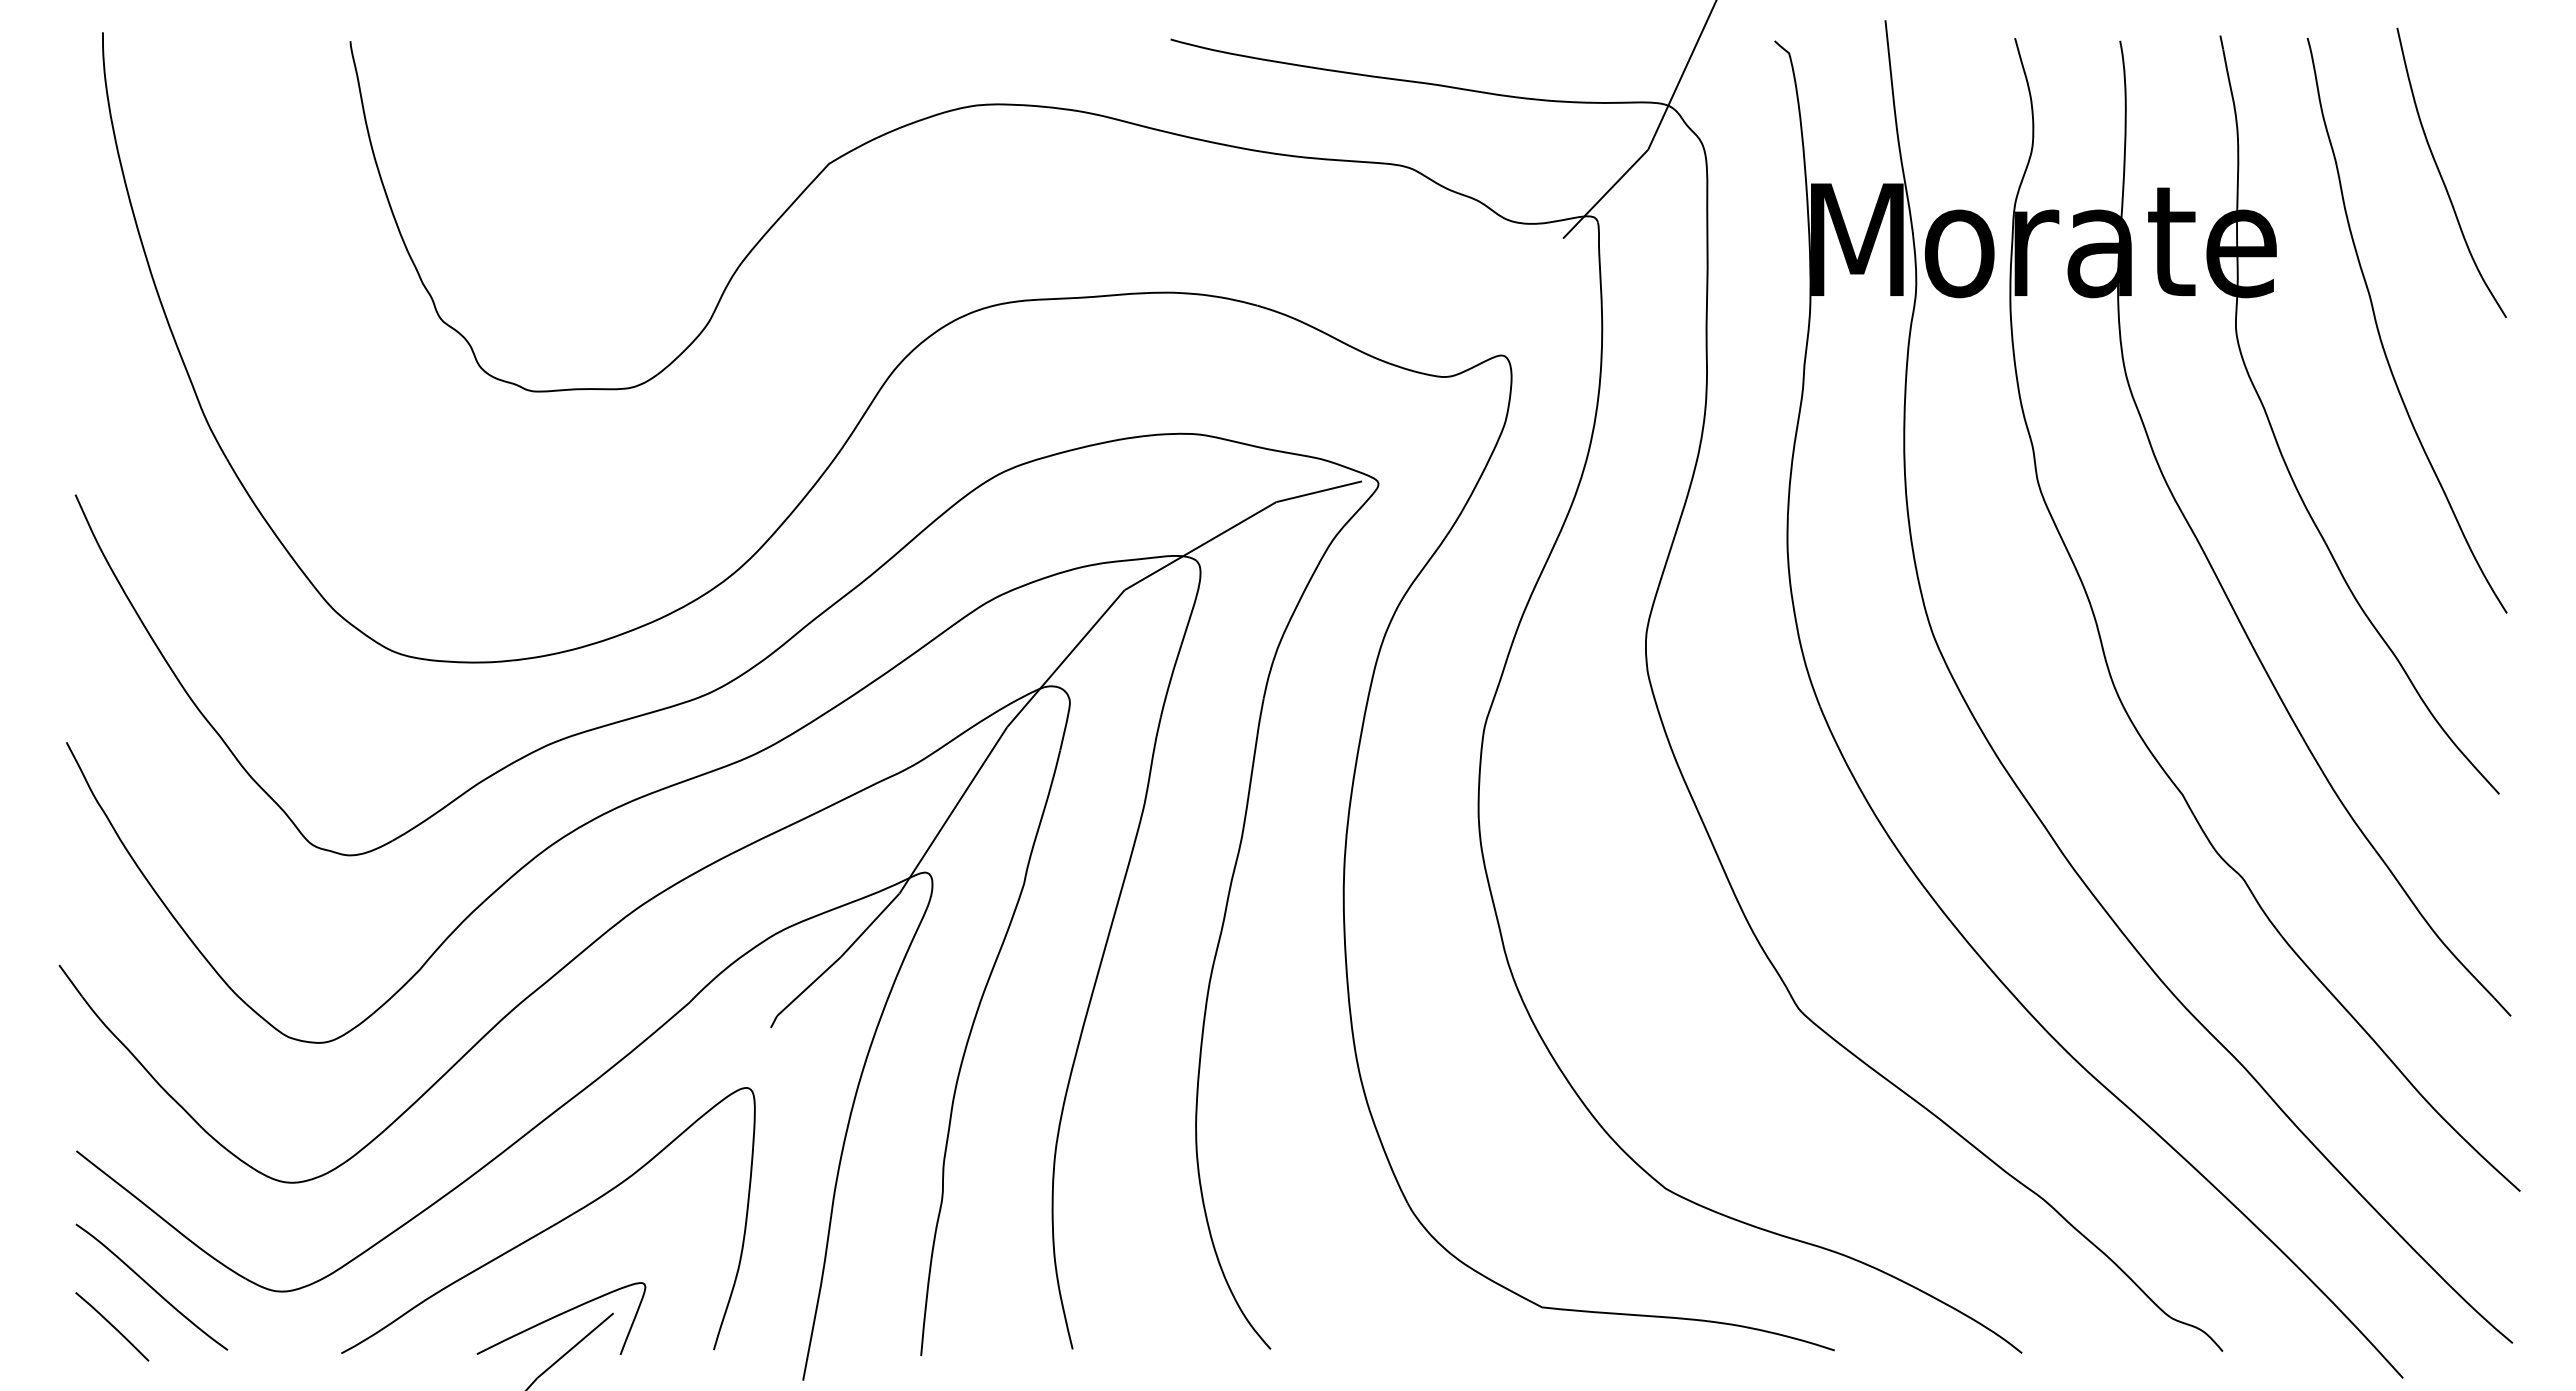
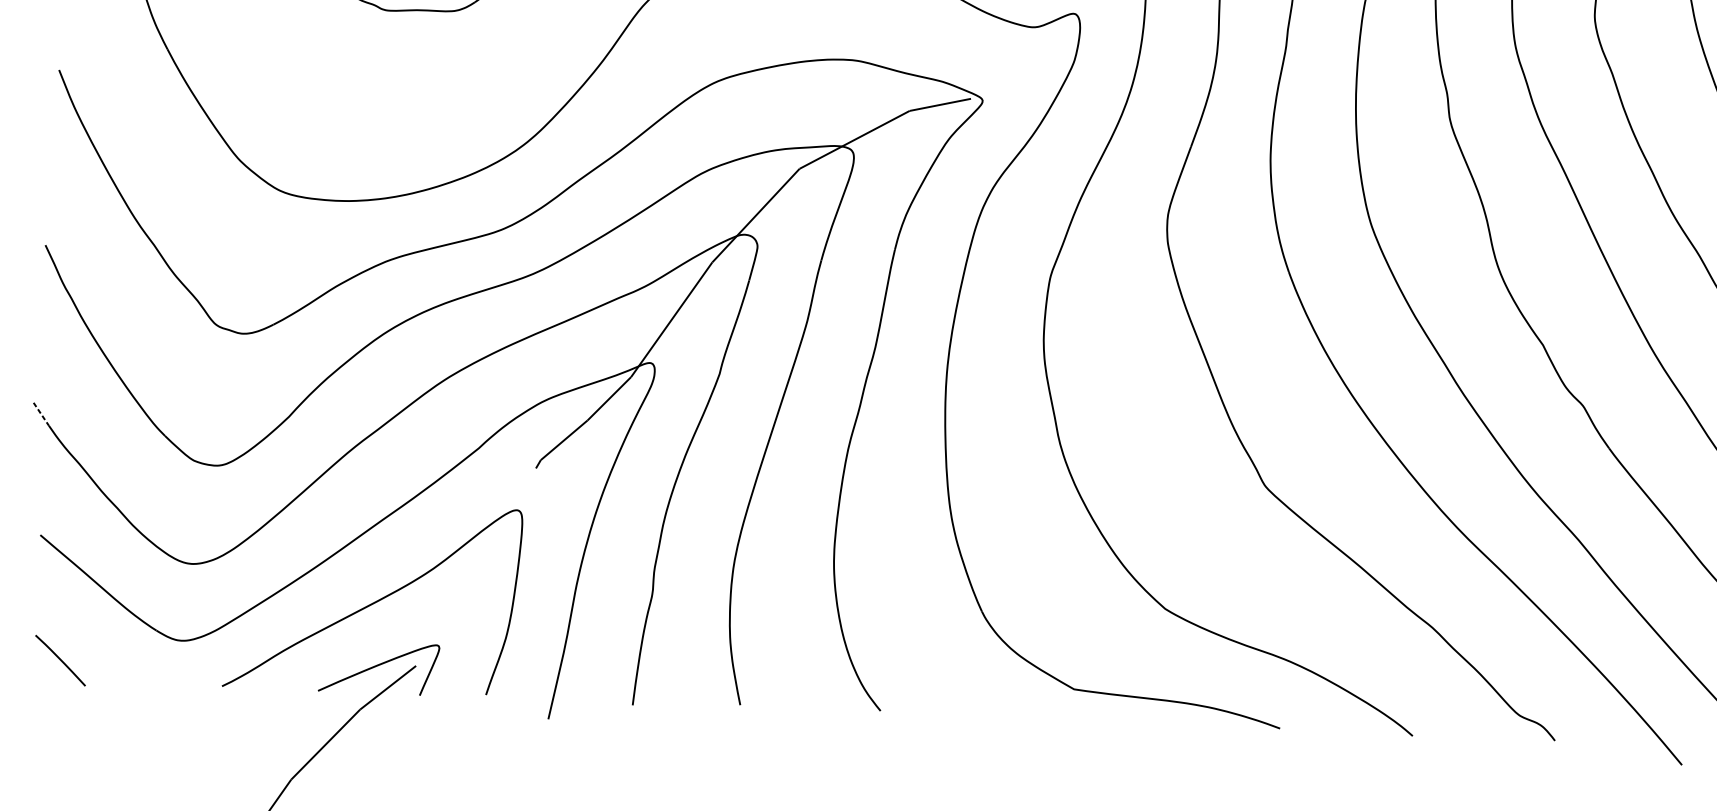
line: (70, 981) -> (41, 414), solid -> dashed
curve: (151, 1286) -> (89, 633), removed

